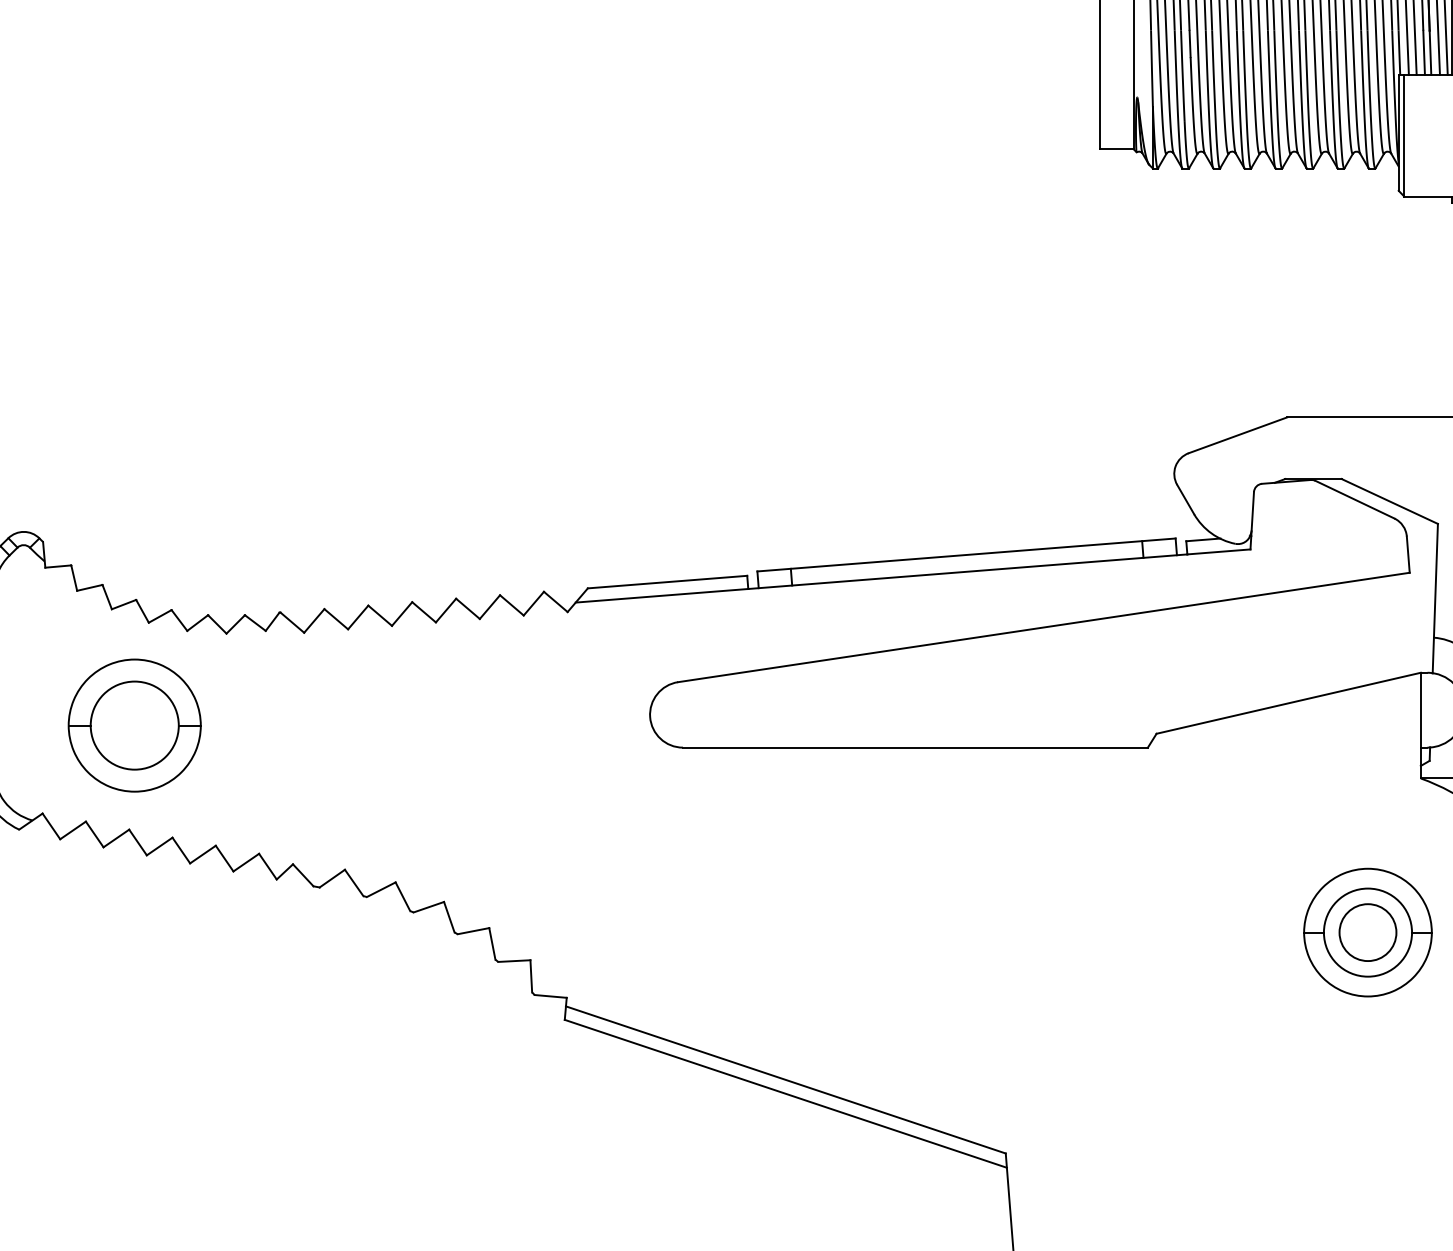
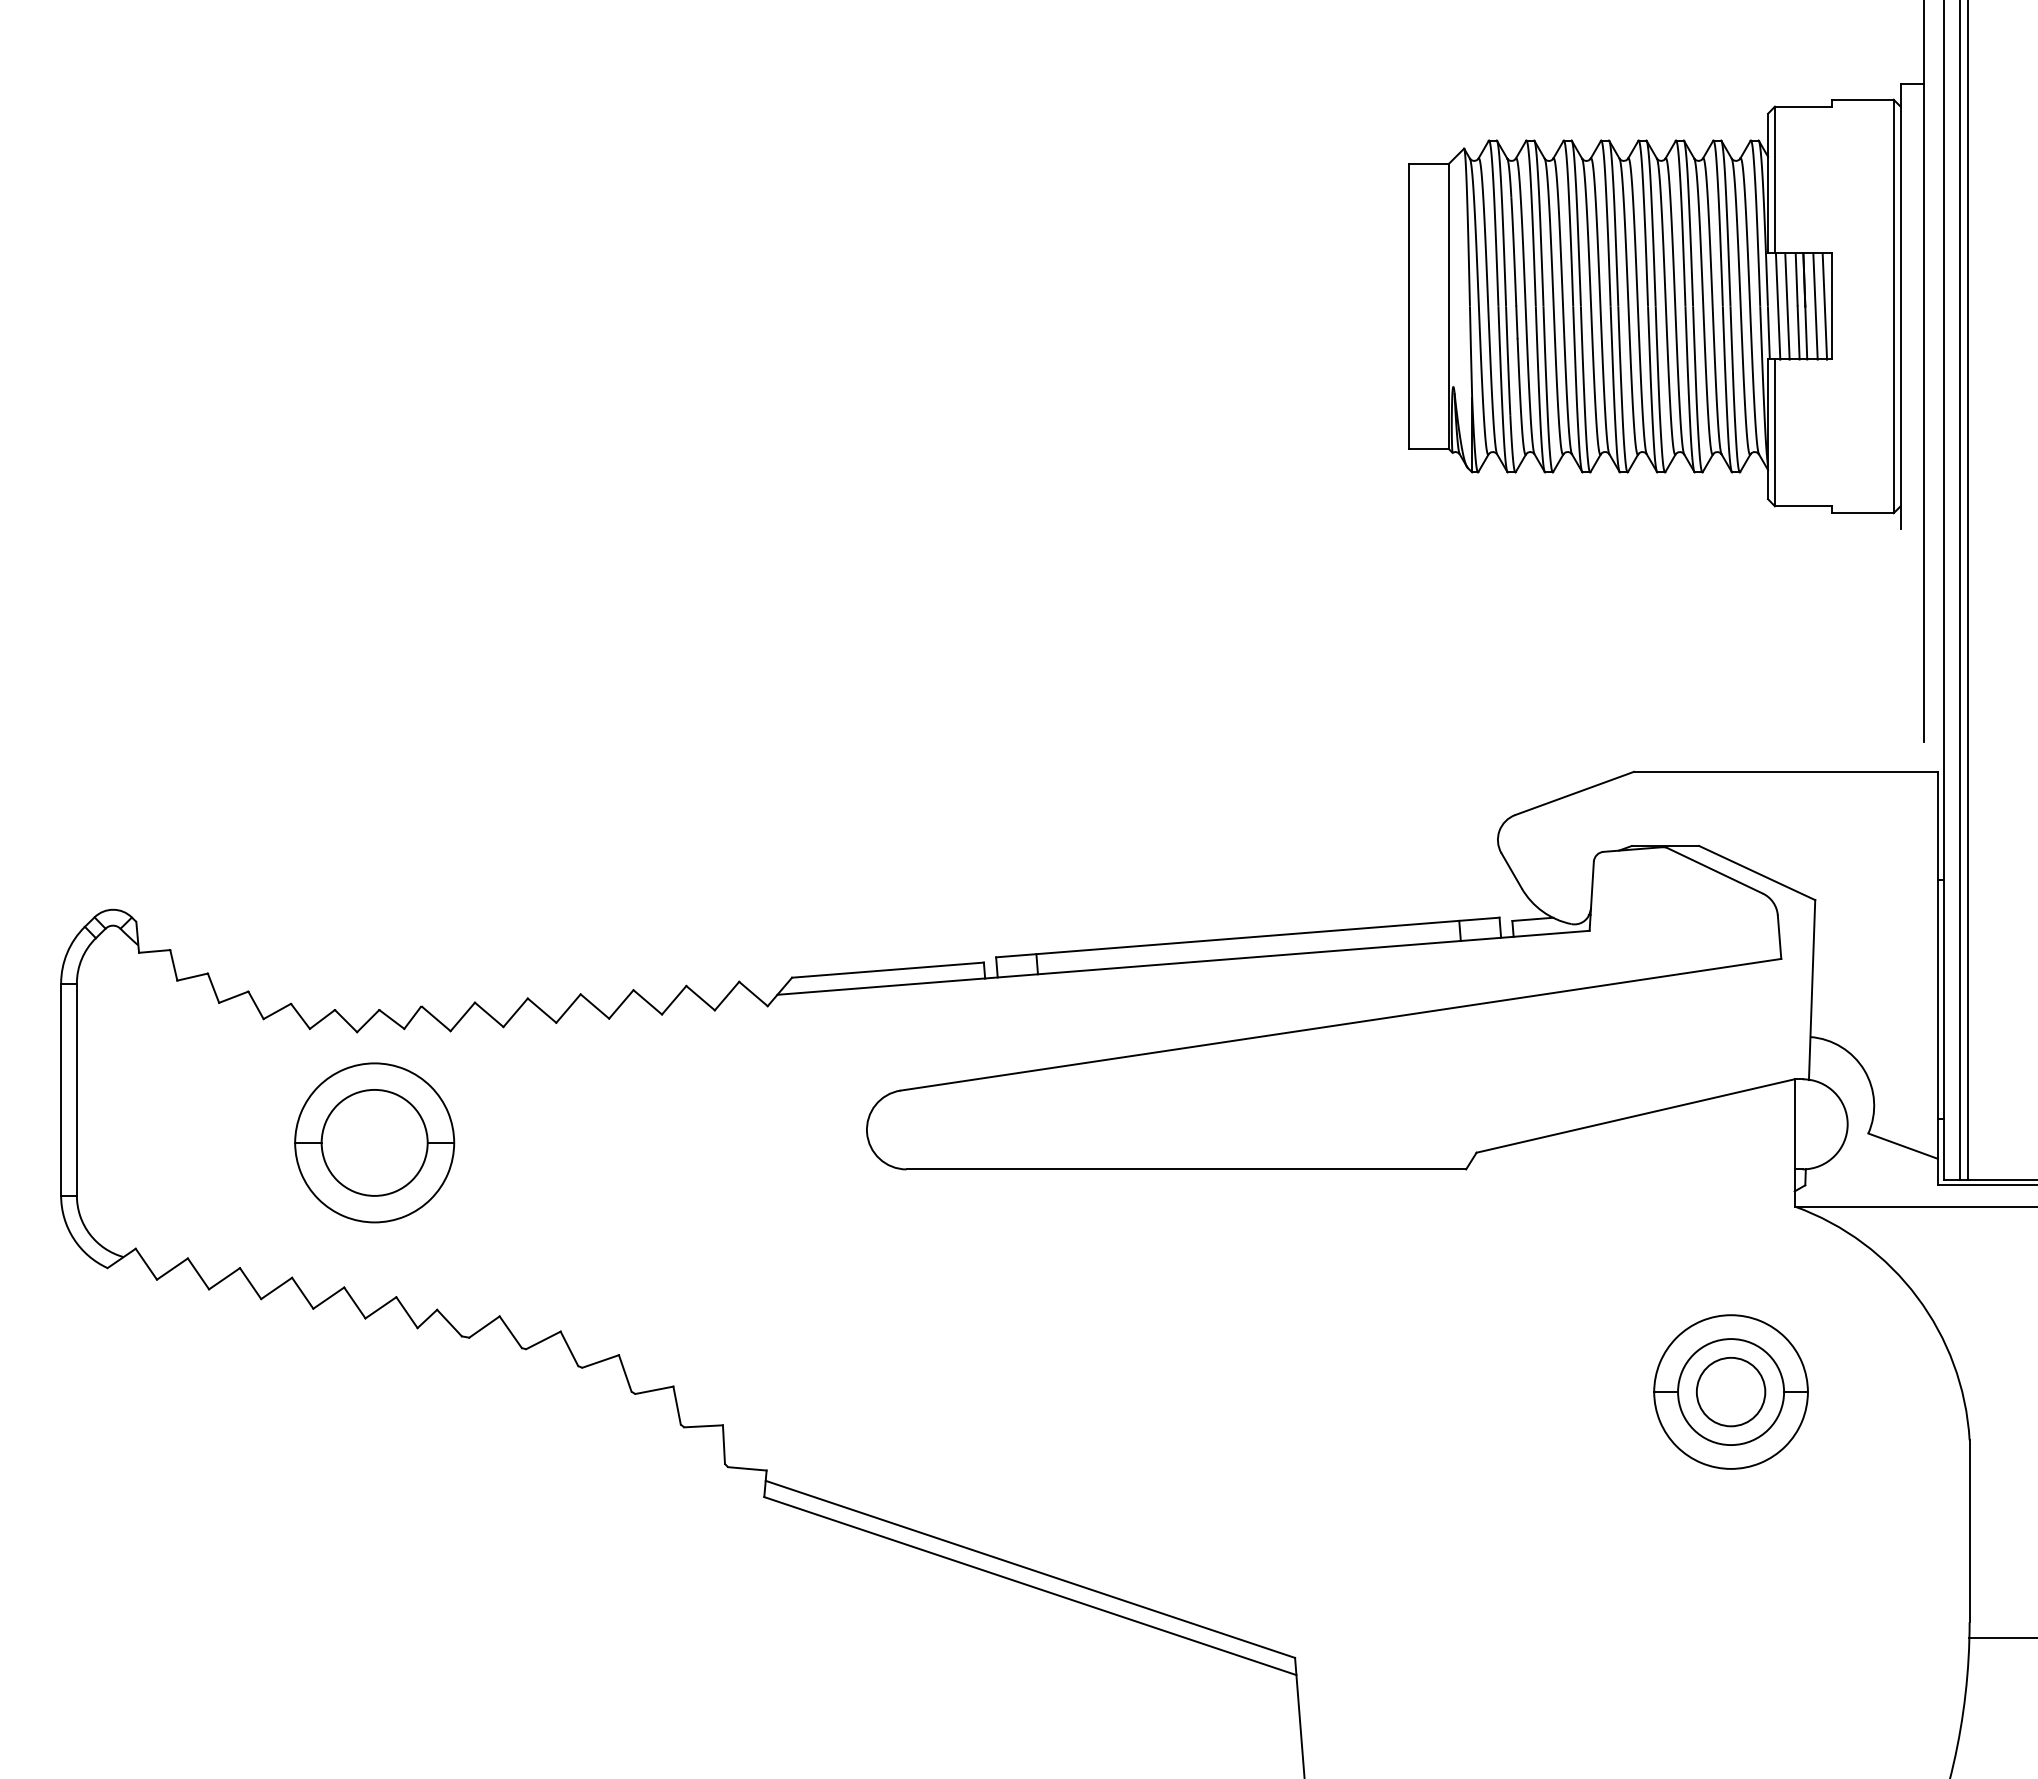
part: (134, 725) -> (374, 1142), moved

